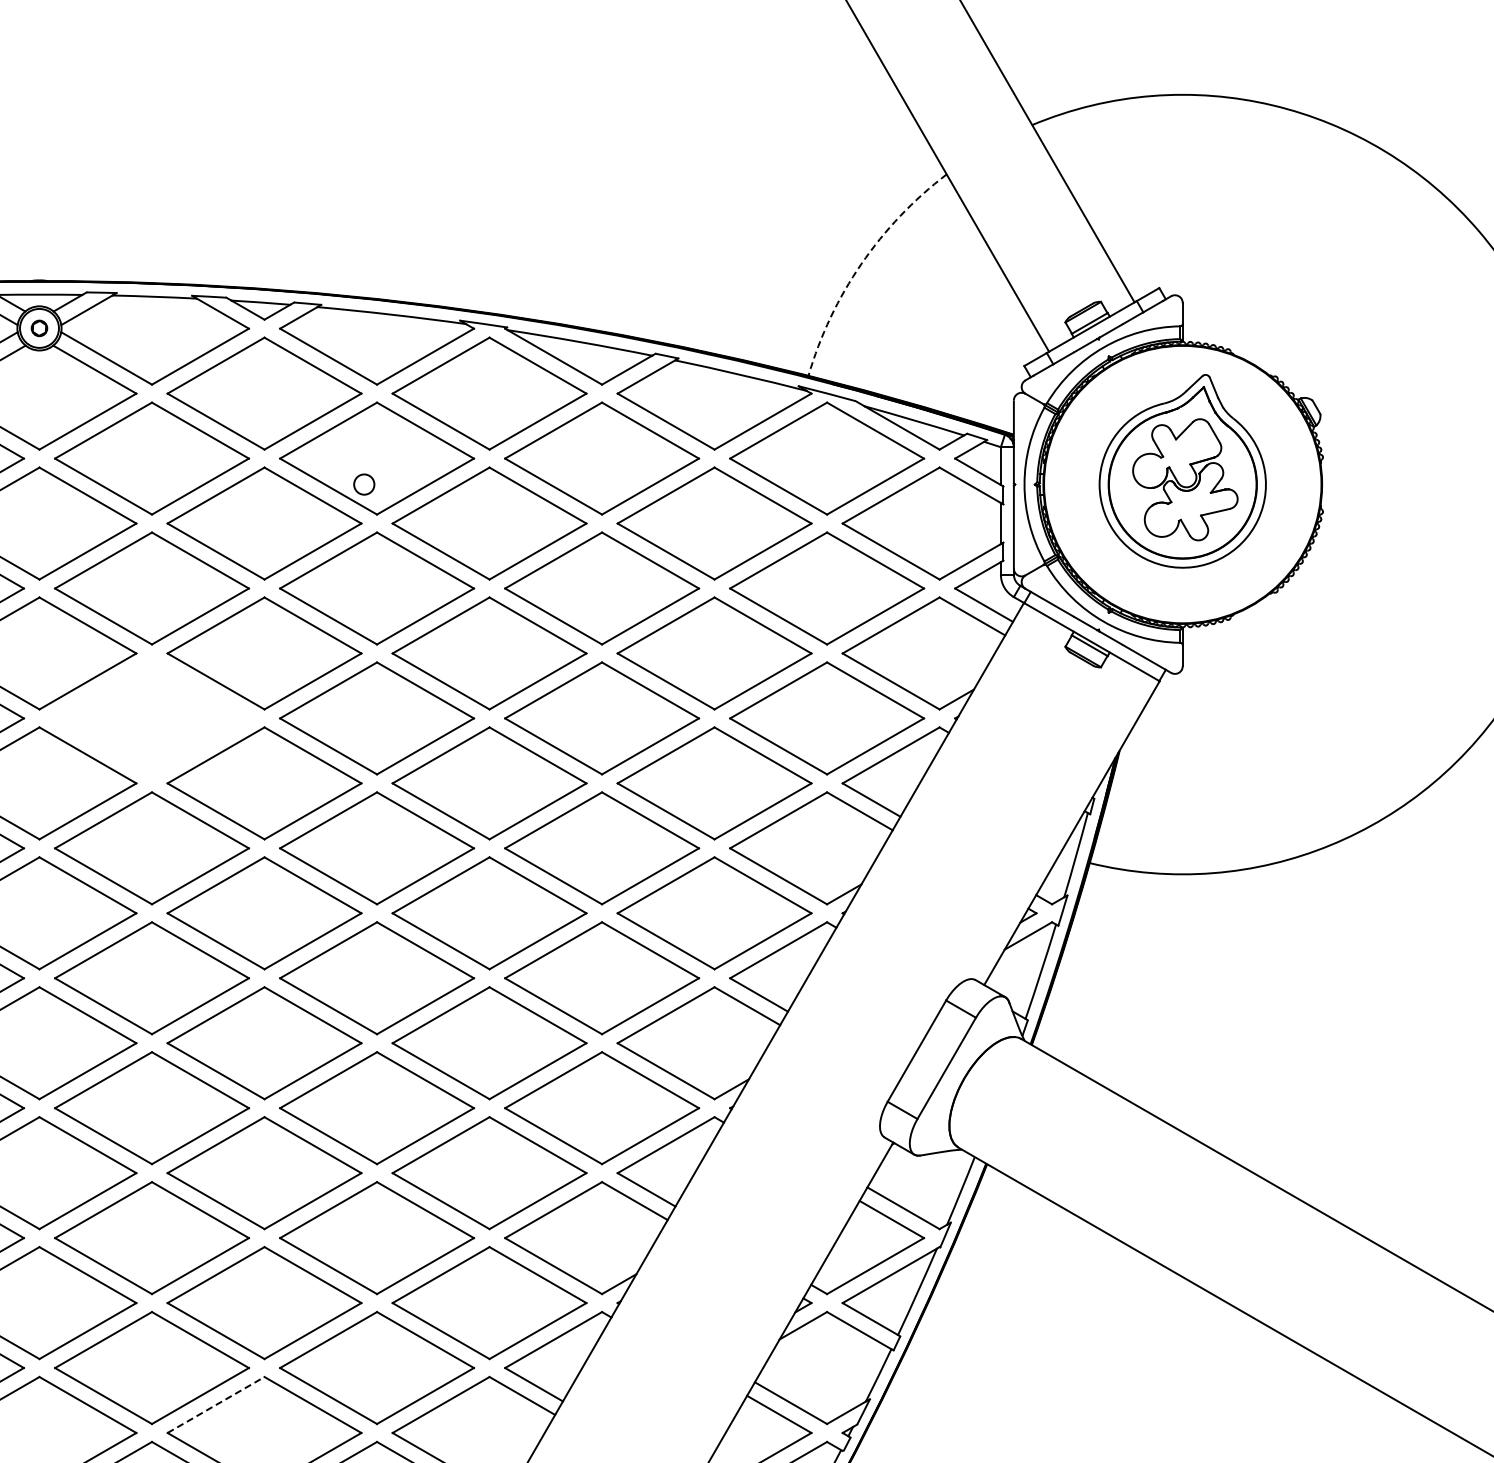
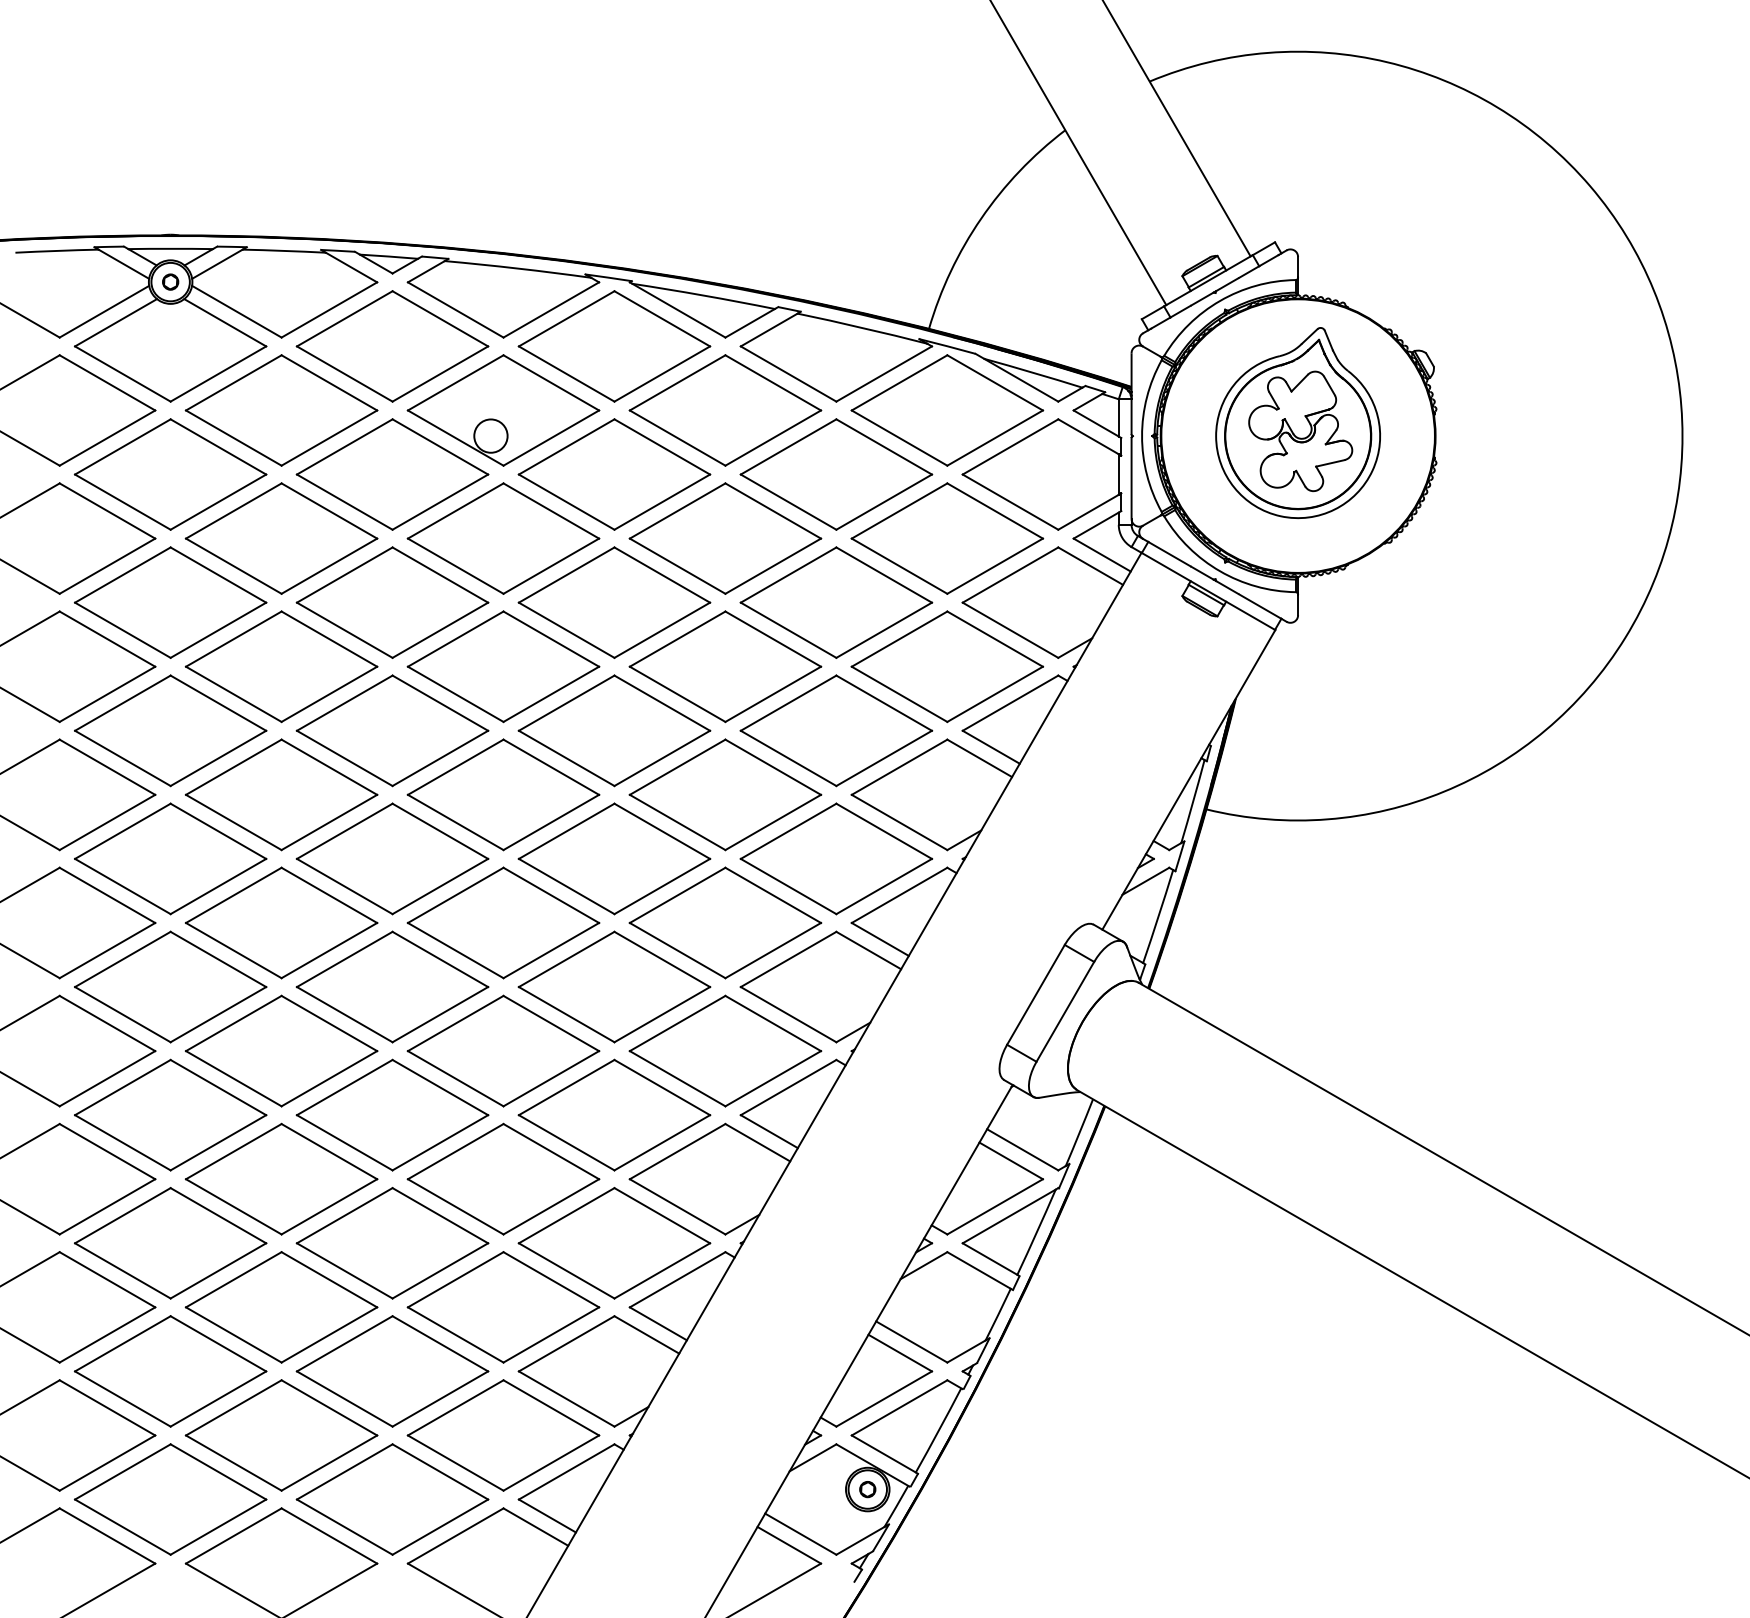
arc: (861, 263) -> (981, 218), dashed -> solid
circle: (363, 483) -> (490, 435), size x1.67
part: (151, 718) -> (281, 666), added
line: (216, 1404) -> (345, 1343), dashed -> solid

